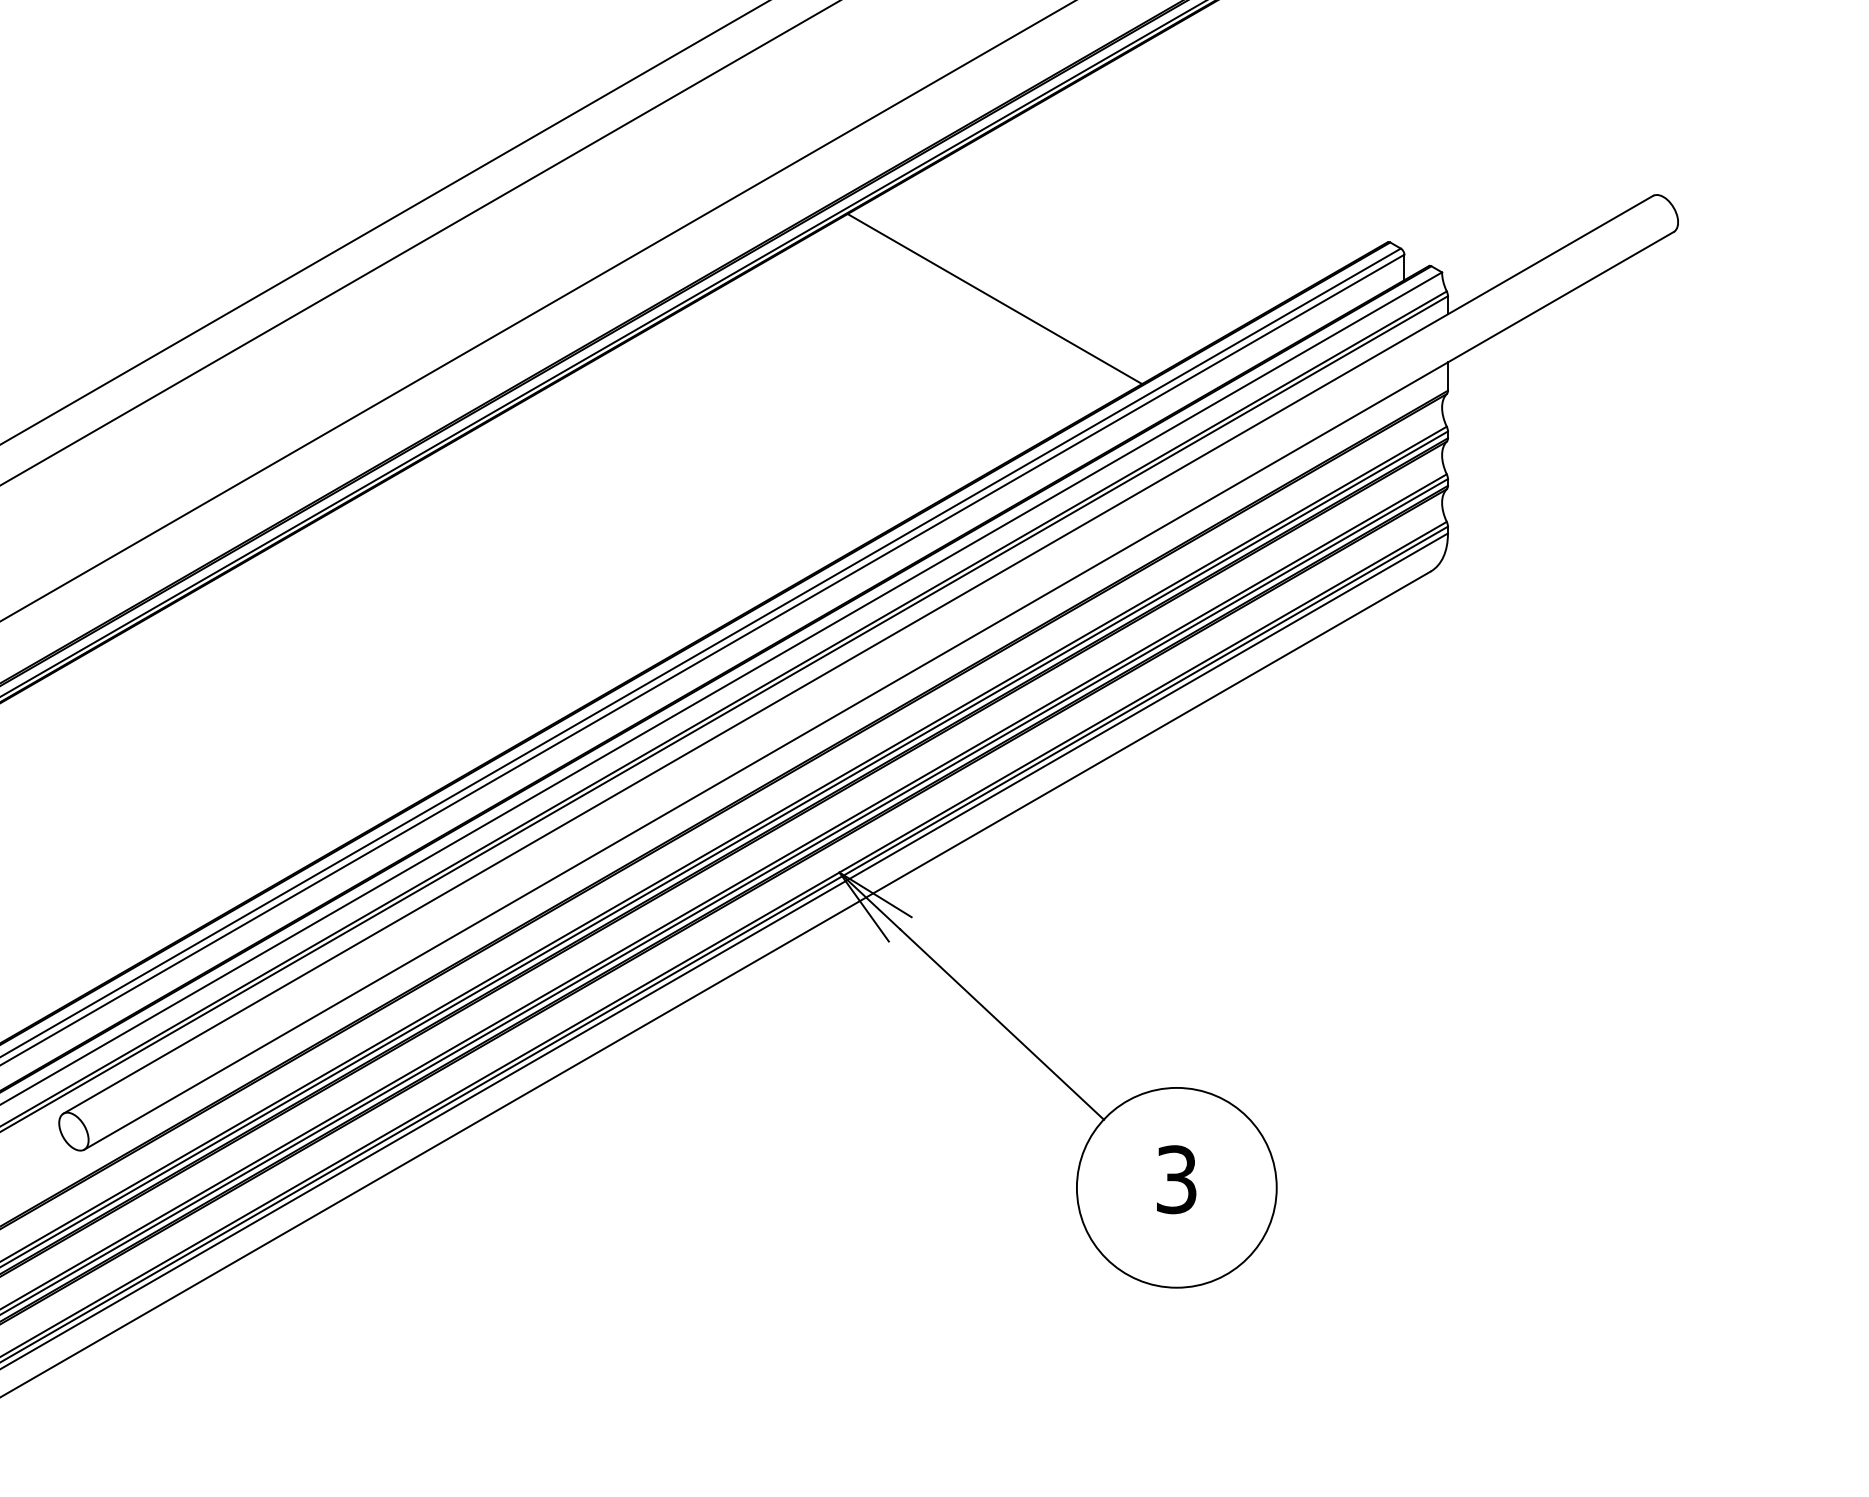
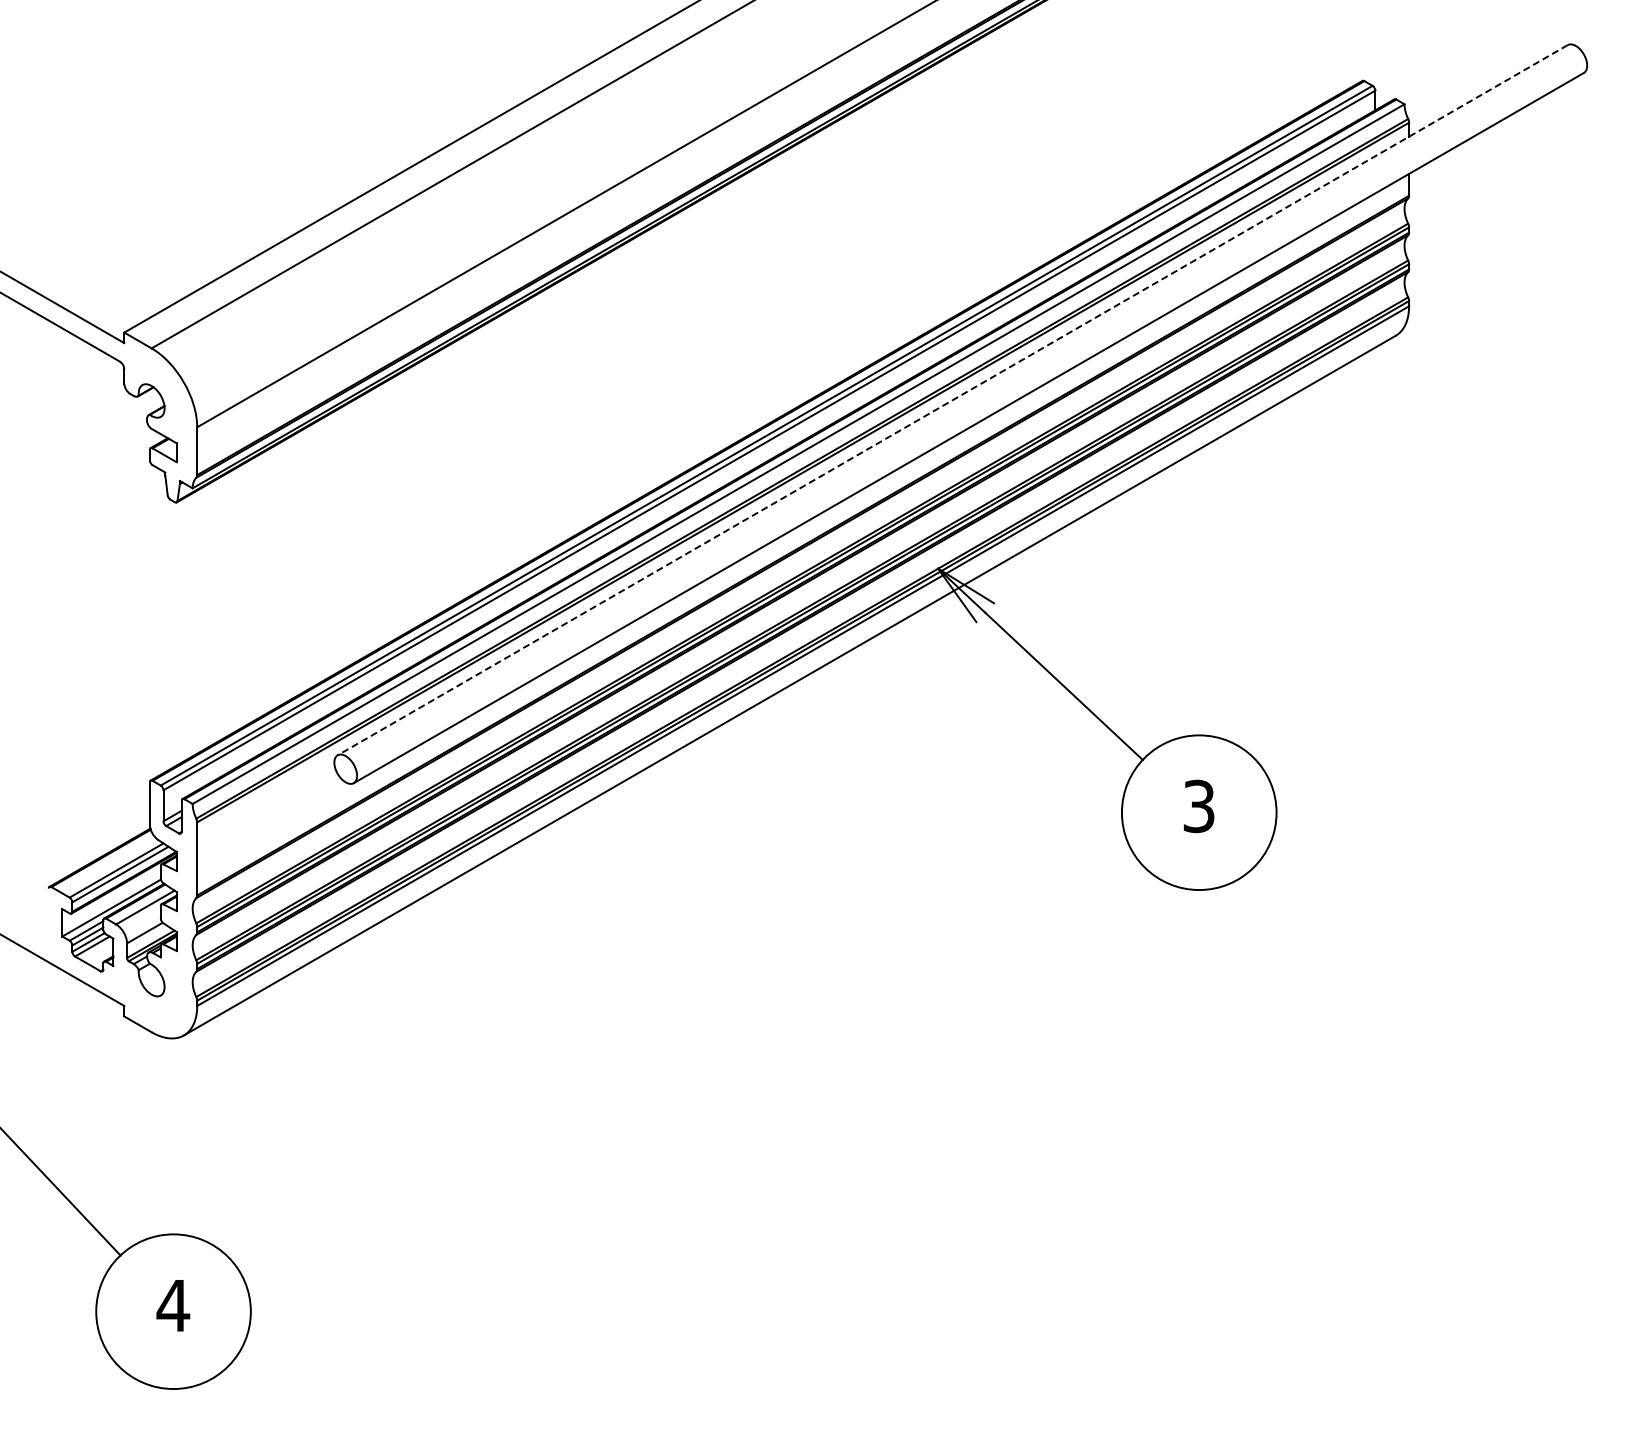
line: (994, 298) -> (1058, 124), removed
line: (857, 655) -> (952, 400), solid -> dashed

